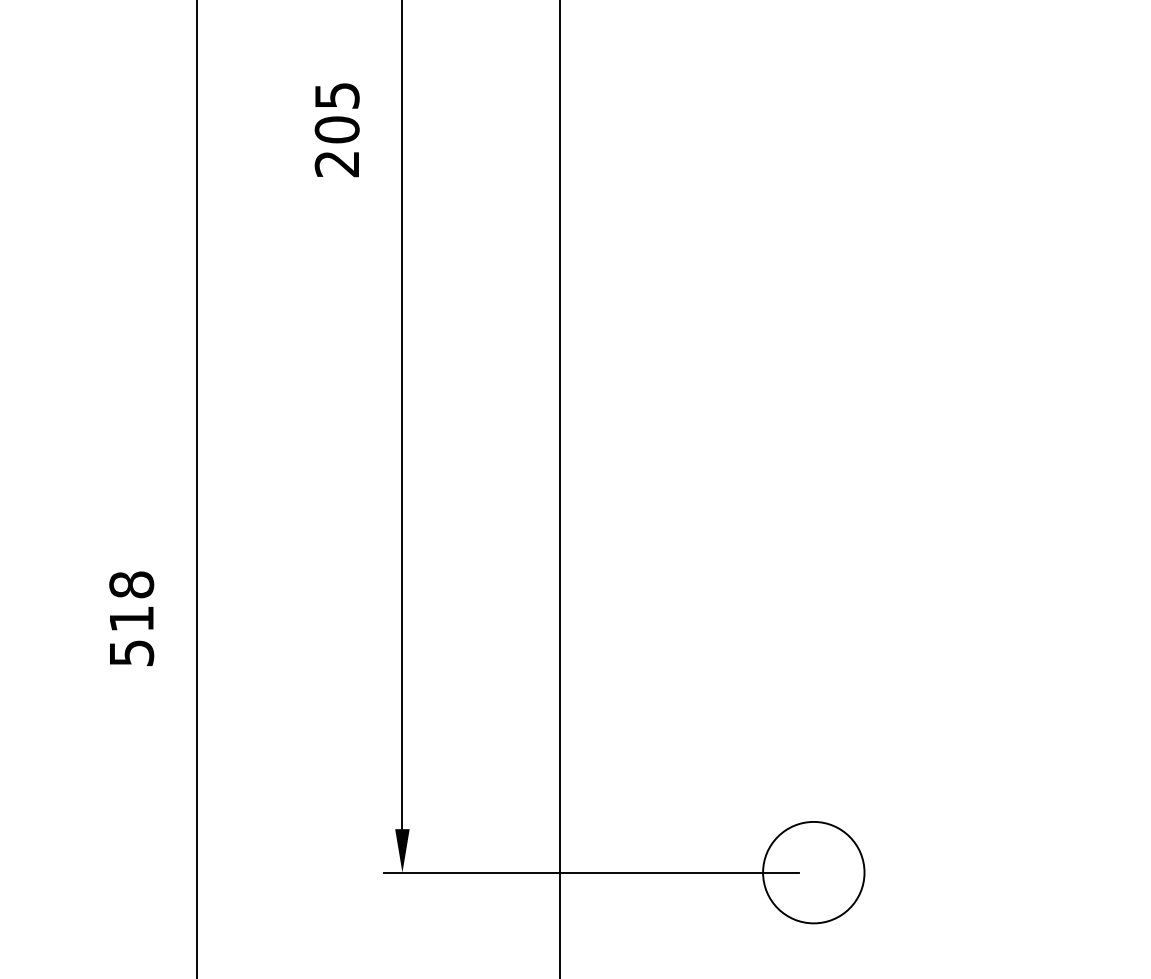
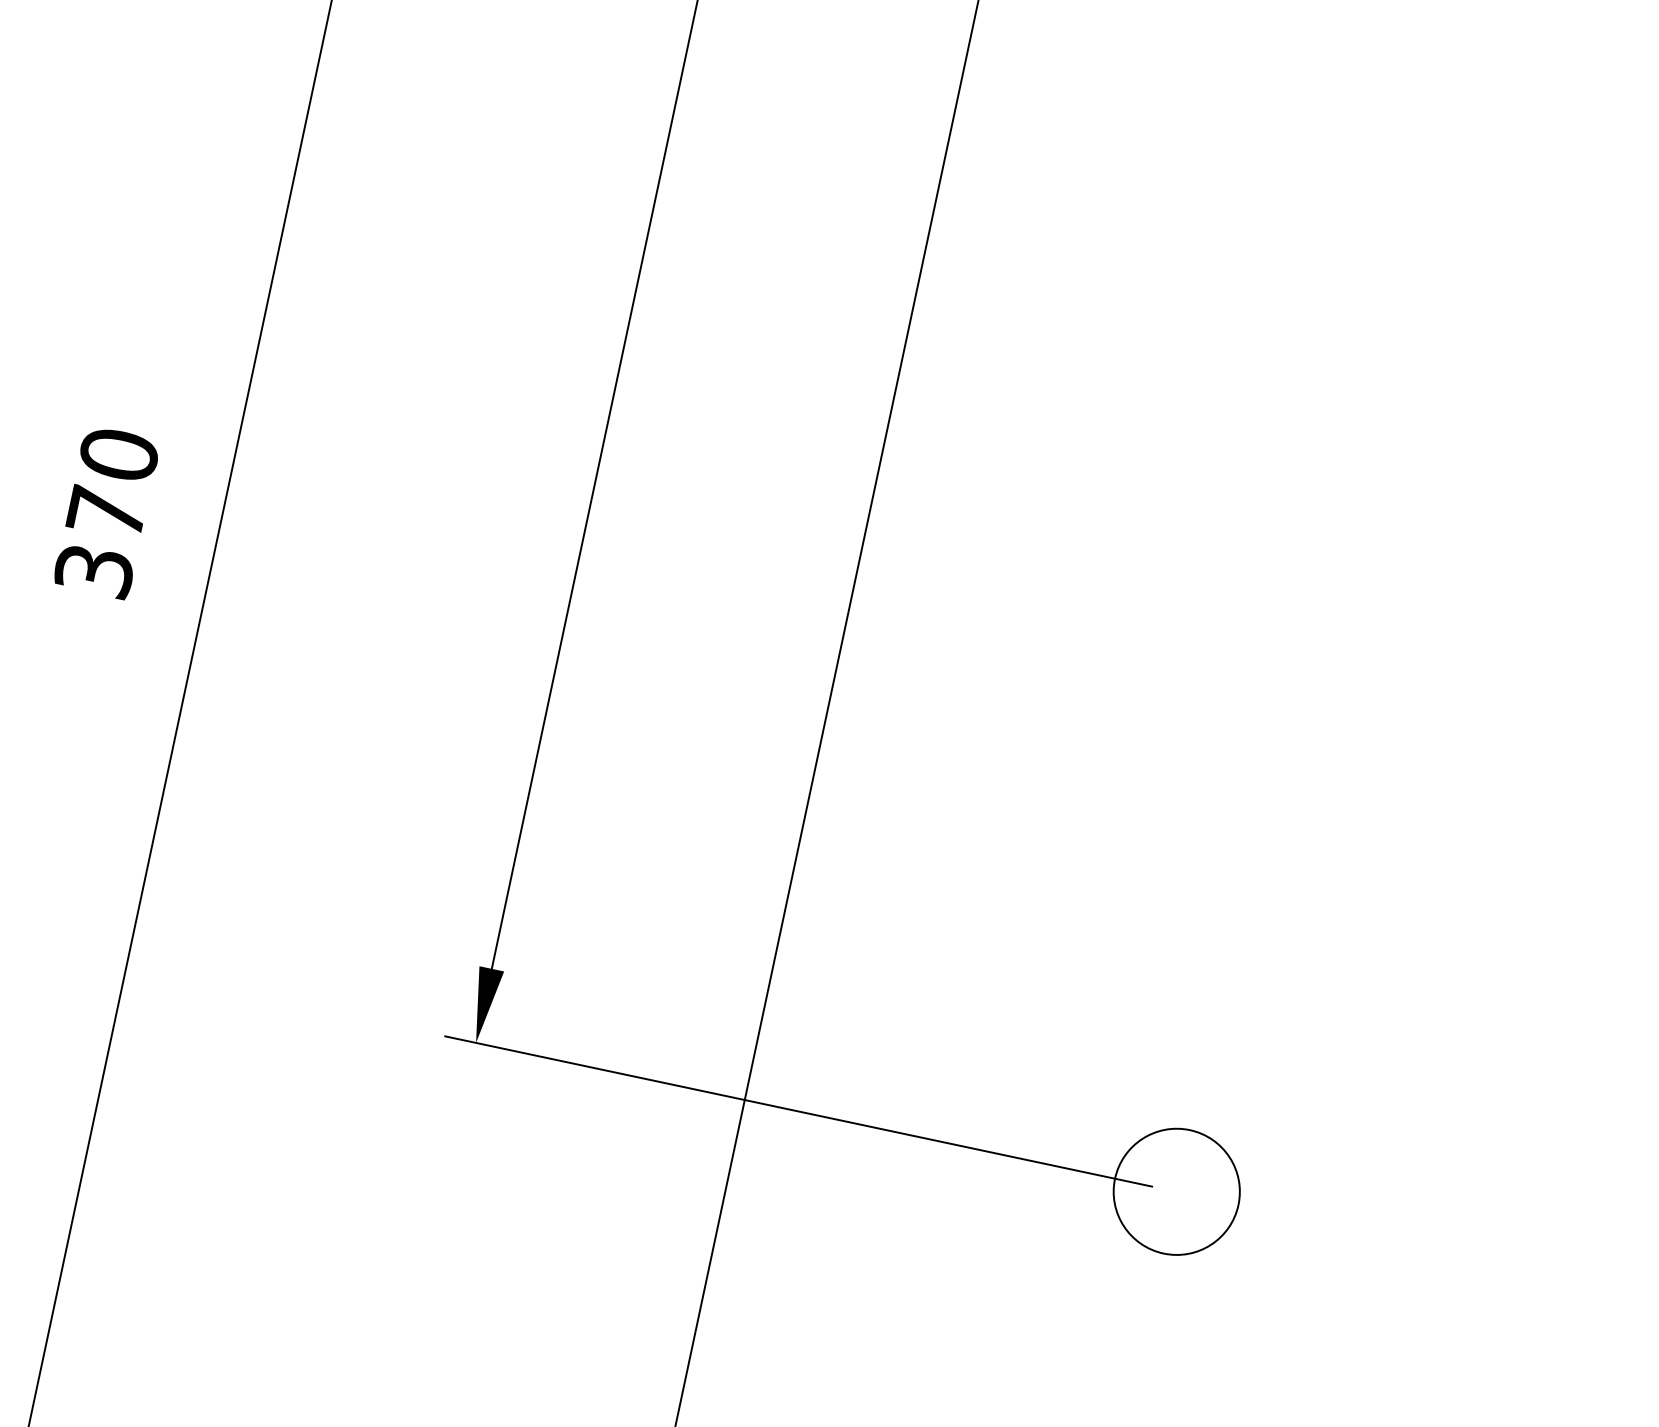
text: (131, 618) -> (106, 511), 518 -> 370
circle: (813, 872) -> (1176, 1191), size x0.71

